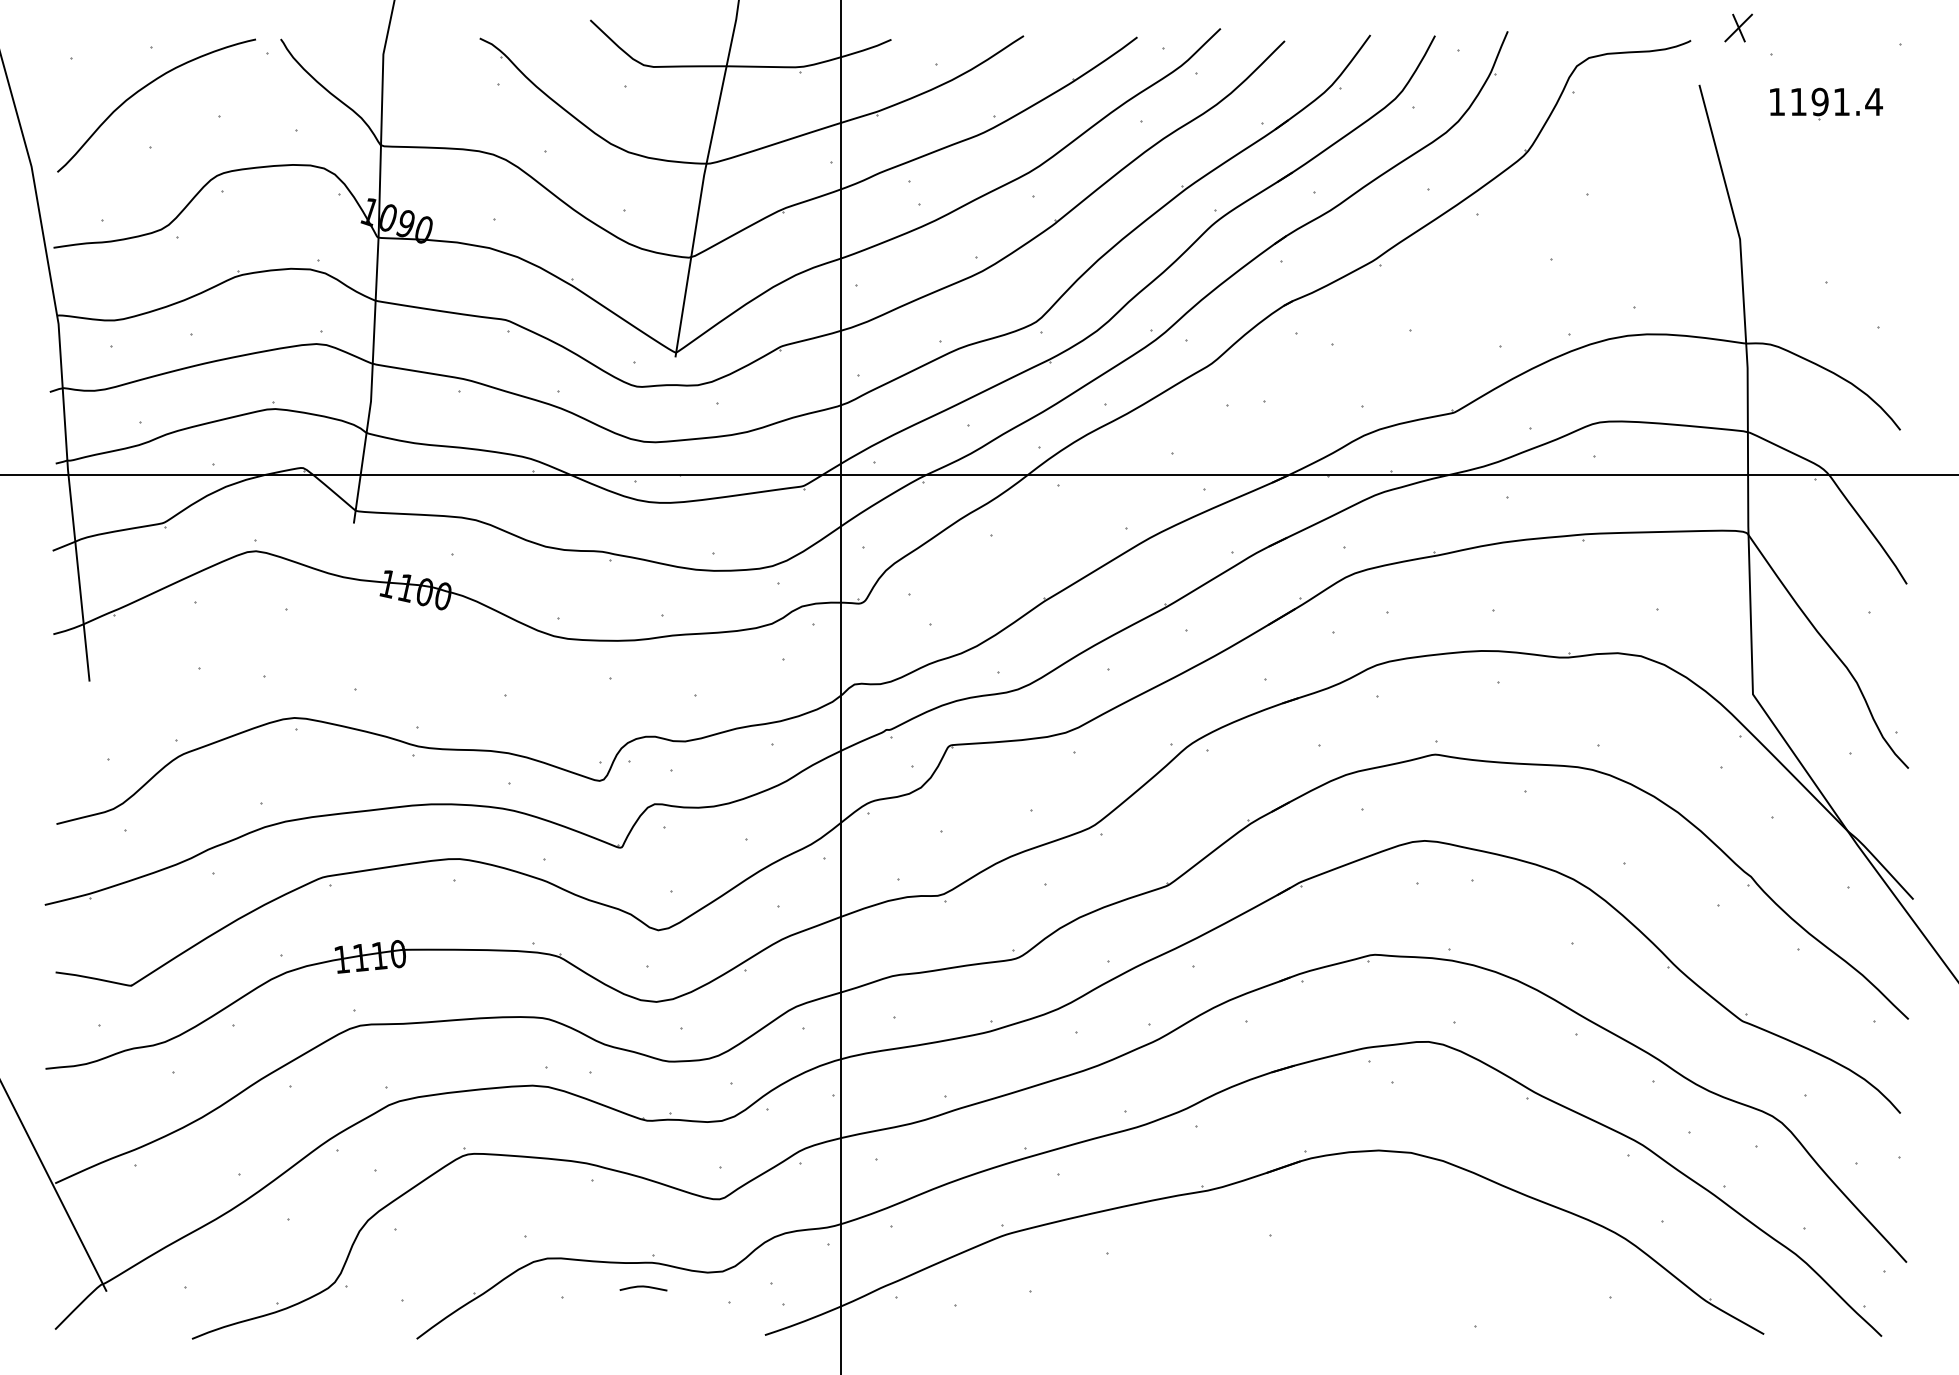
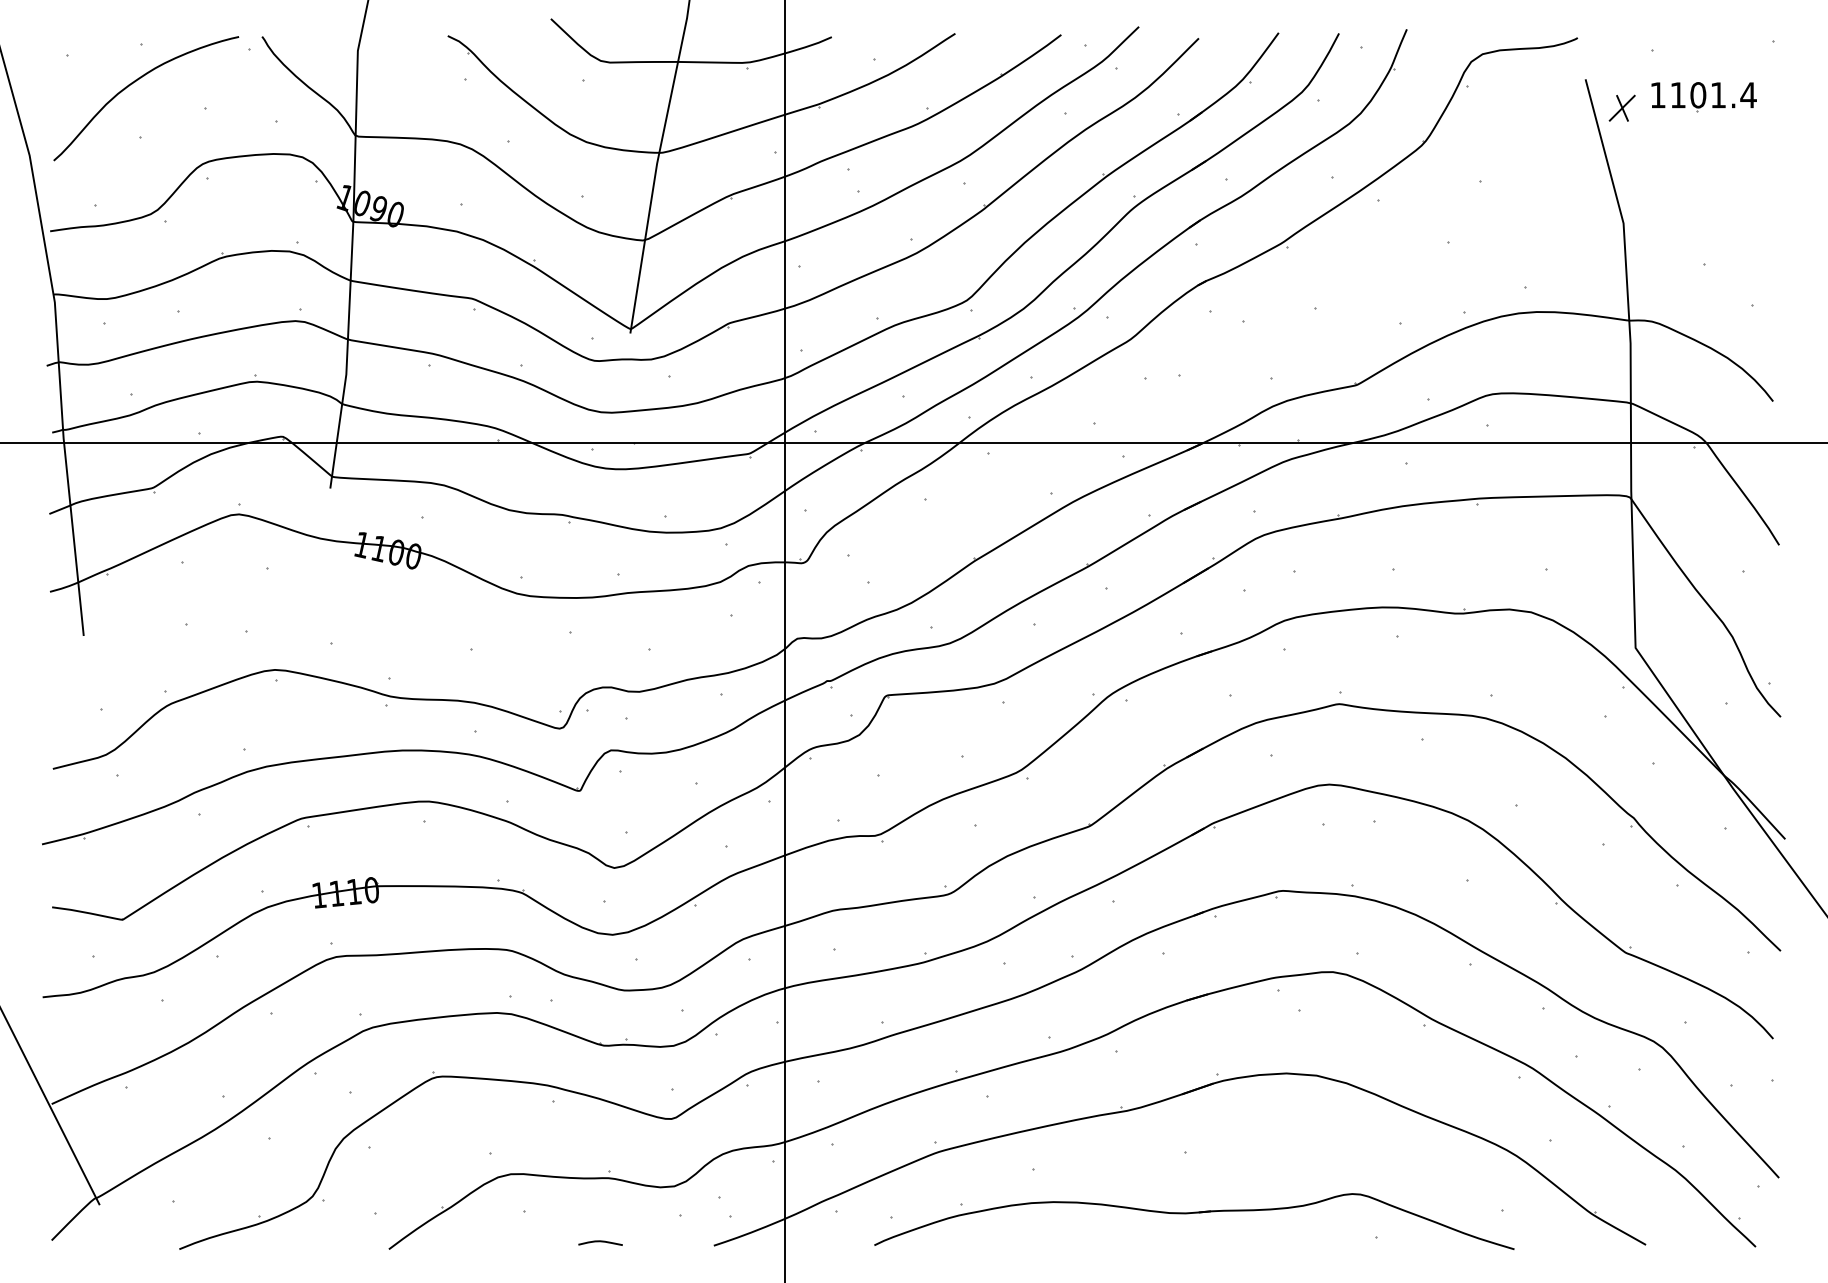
part: (1737, 27) -> (1621, 107), moved
text: (1820, 102) -> (1698, 95), 1191.4 -> 1101.4
curve: (643, 1287) -> (600, 1242), moved
part: (1280, 1300) -> (1194, 1213), added

